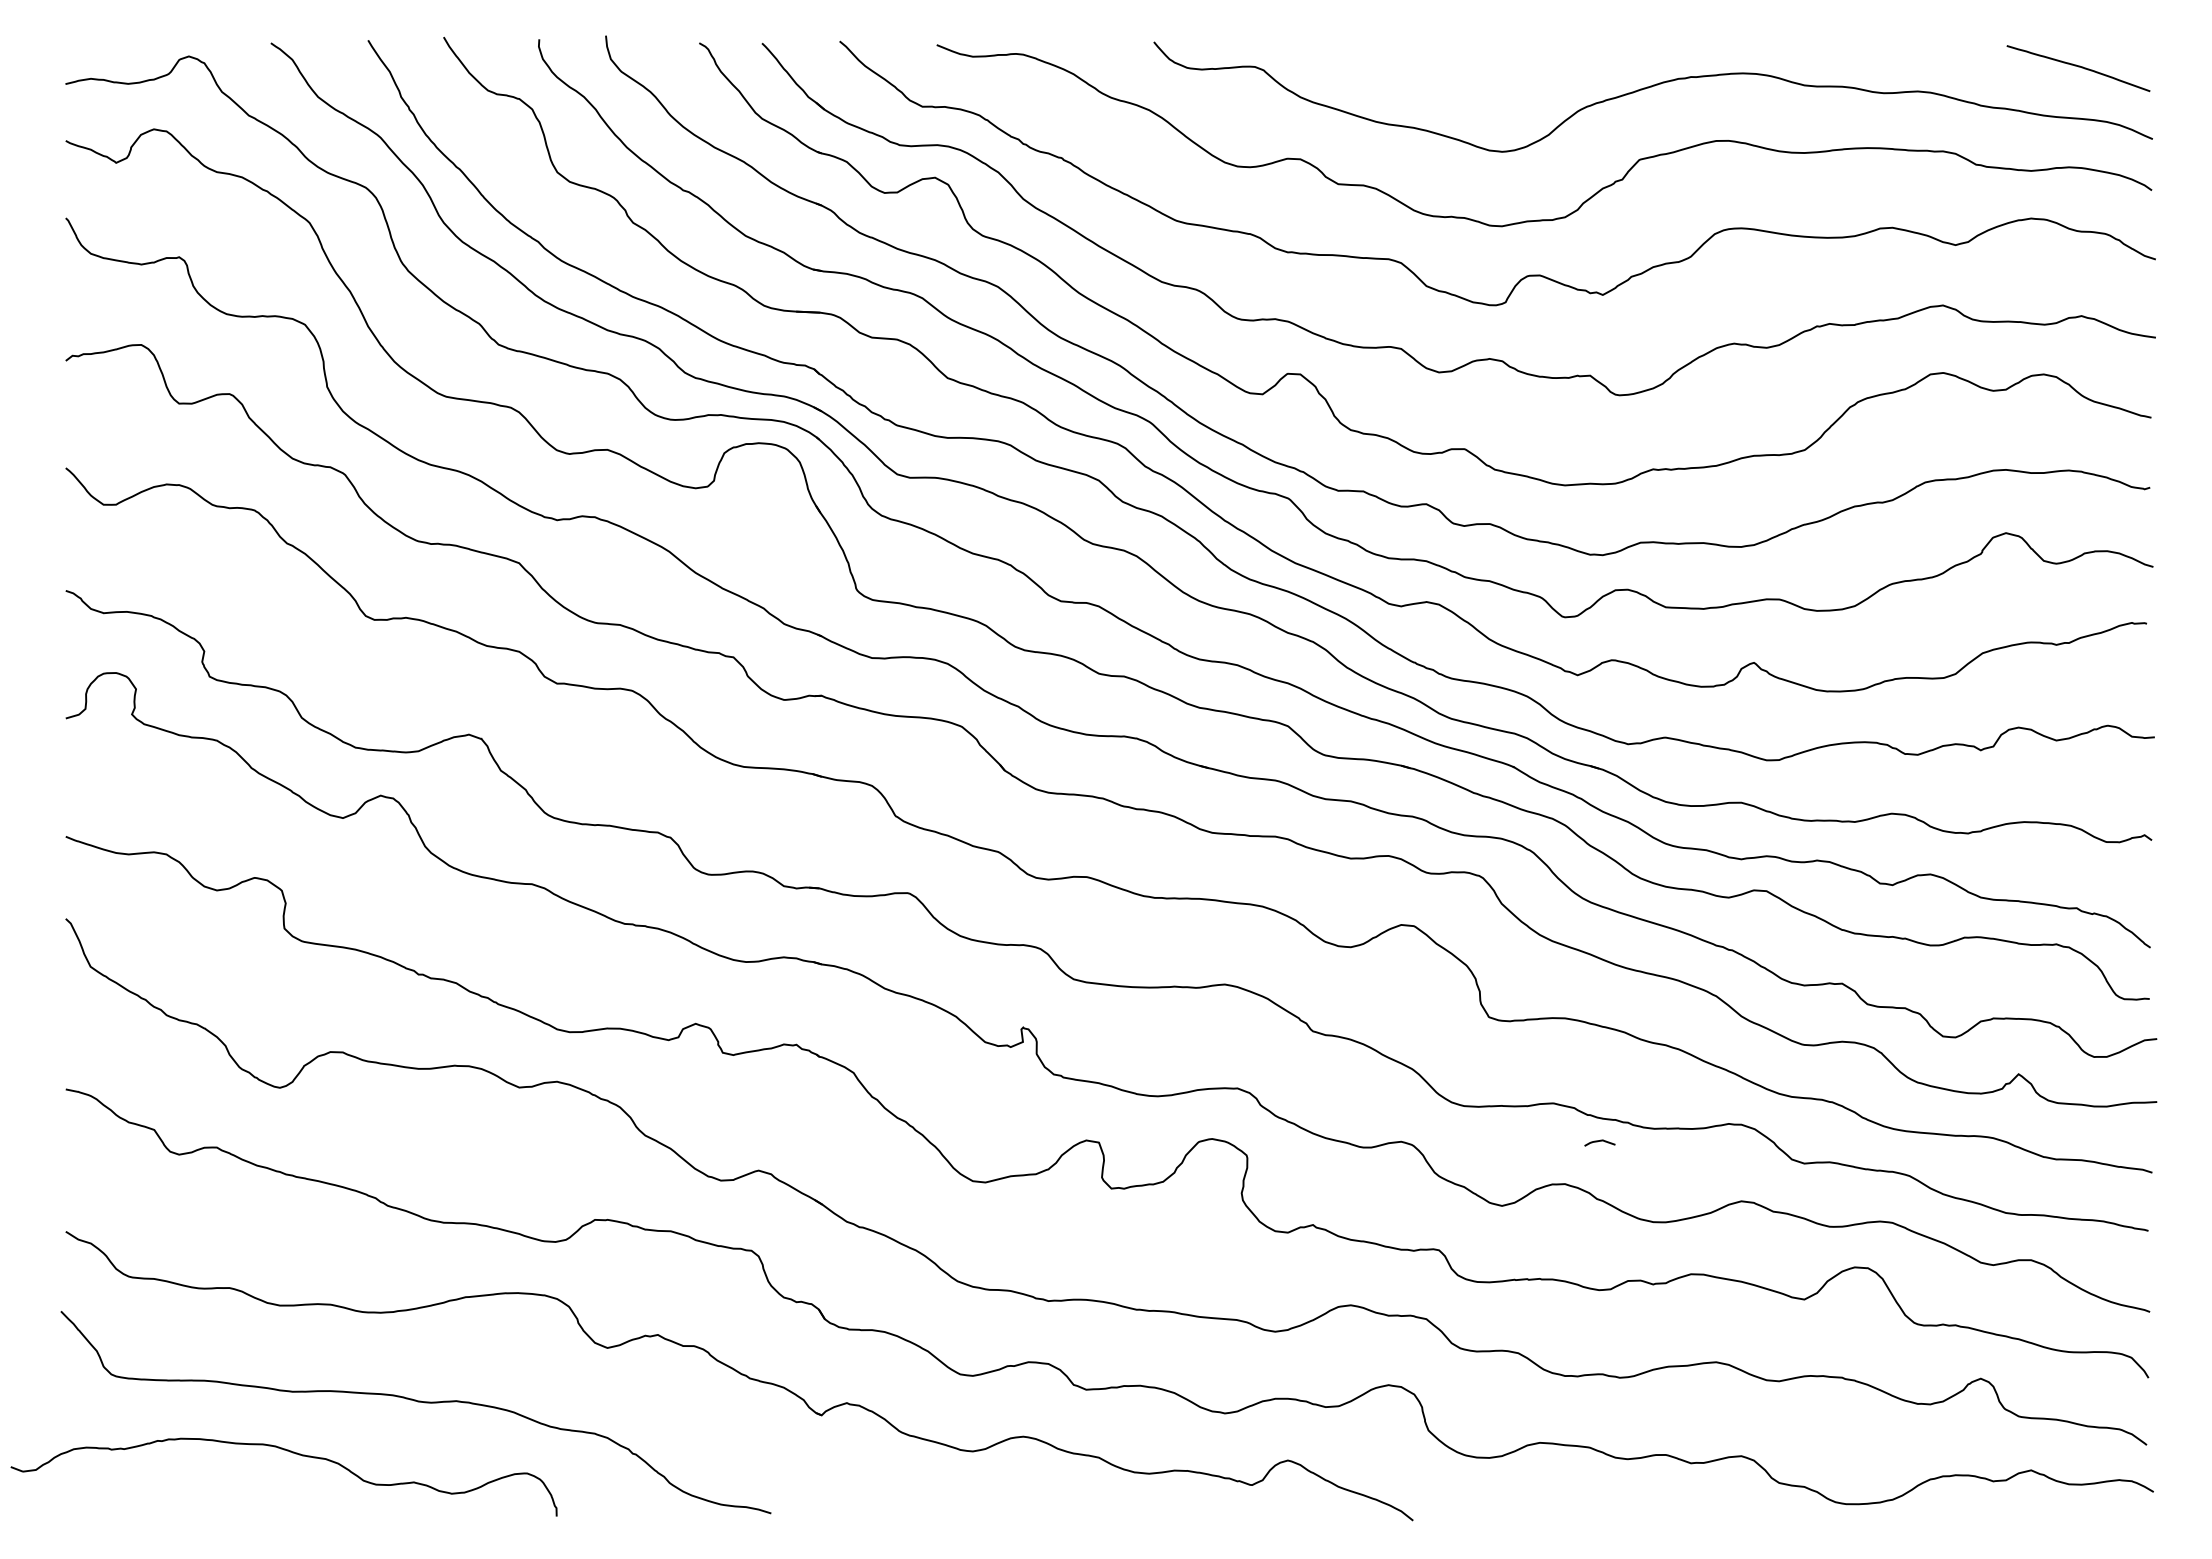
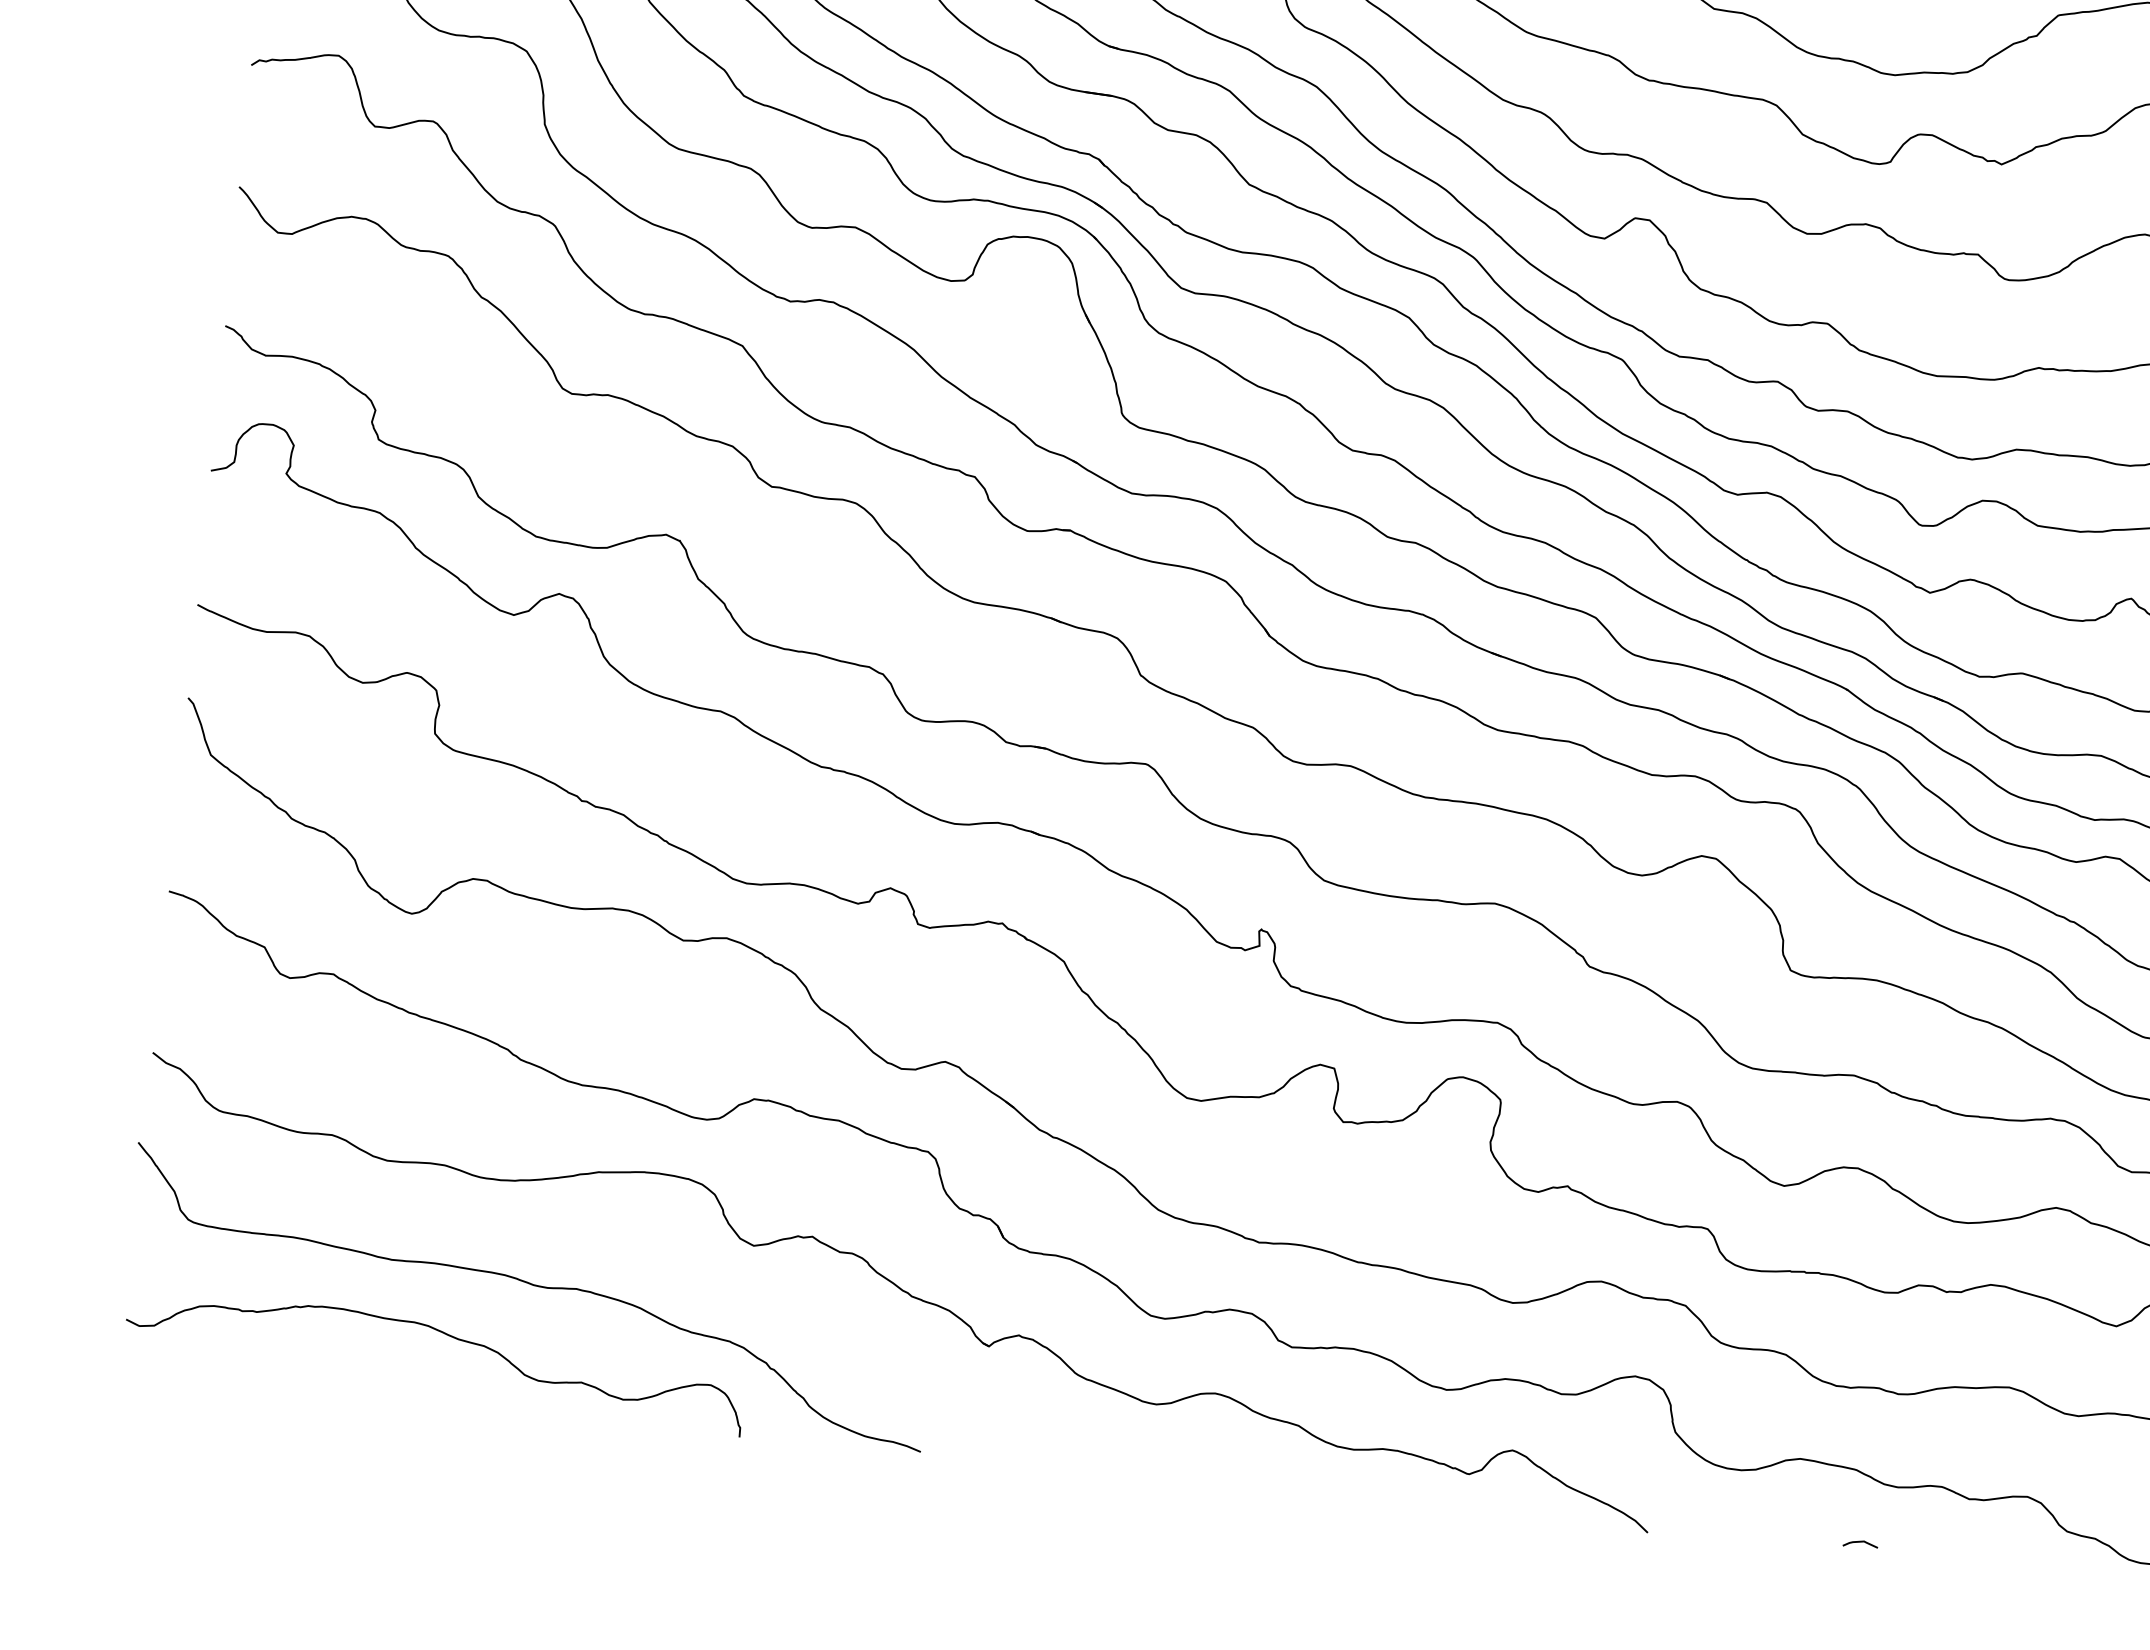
curve: (1599, 1141) -> (1860, 1542), moved
curve: (292, 1453) -> (447, 1336), moved

